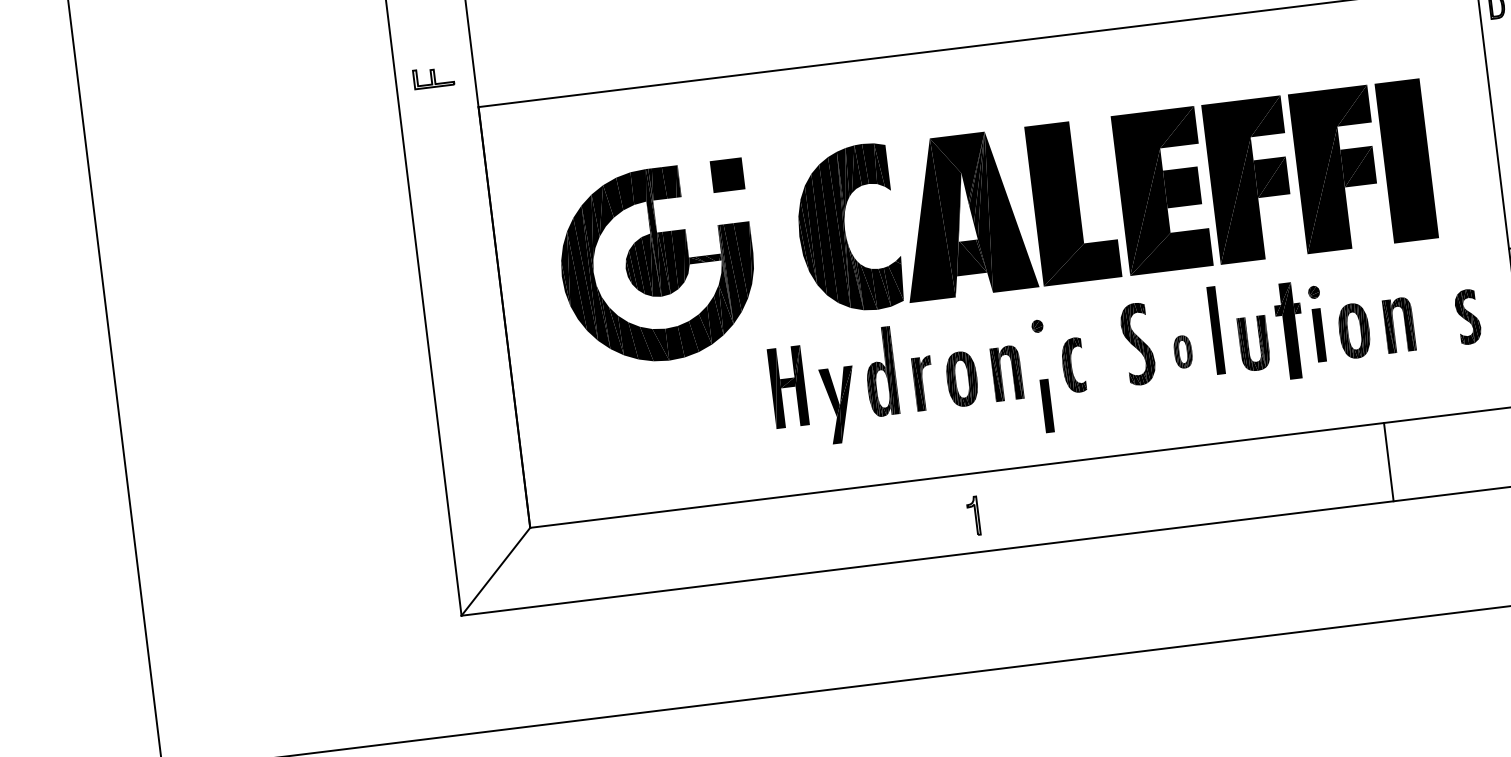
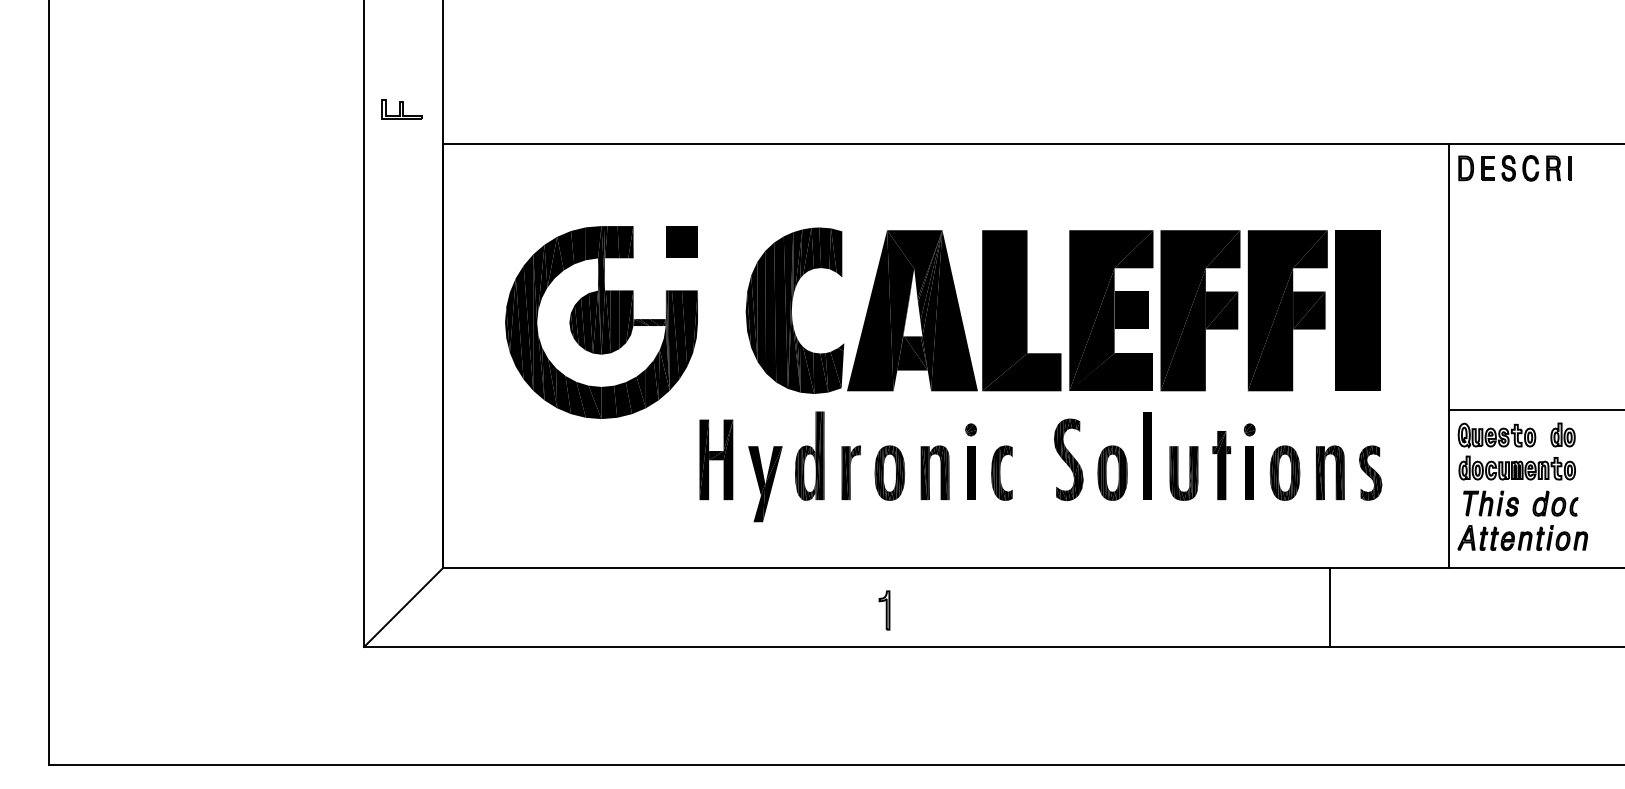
part: (1467, 316) -> (1370, 472), moved
part: (1290, 331) -> (1221, 465), size x0.71
part: (1183, 351) -> (1112, 472), size x1.67
part: (1047, 405) -> (971, 472), moved
line: (1389, 462) -> (1330, 607), moved

